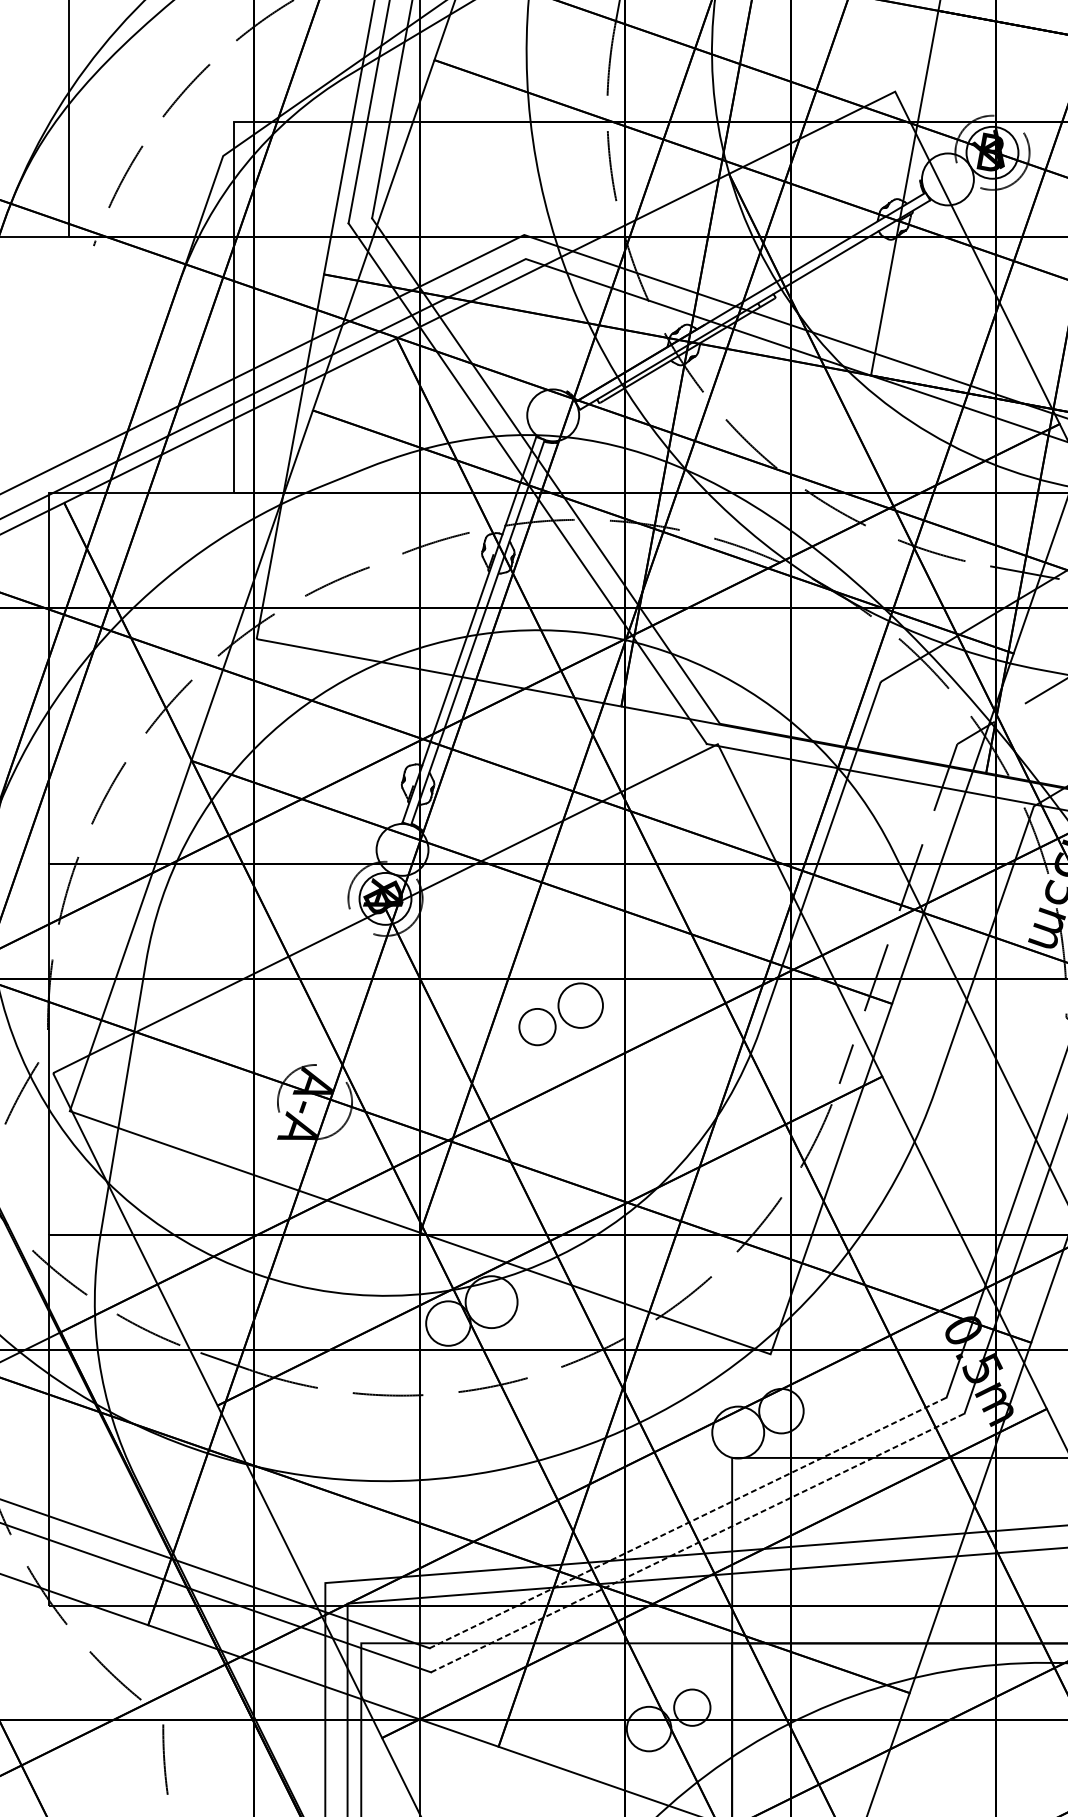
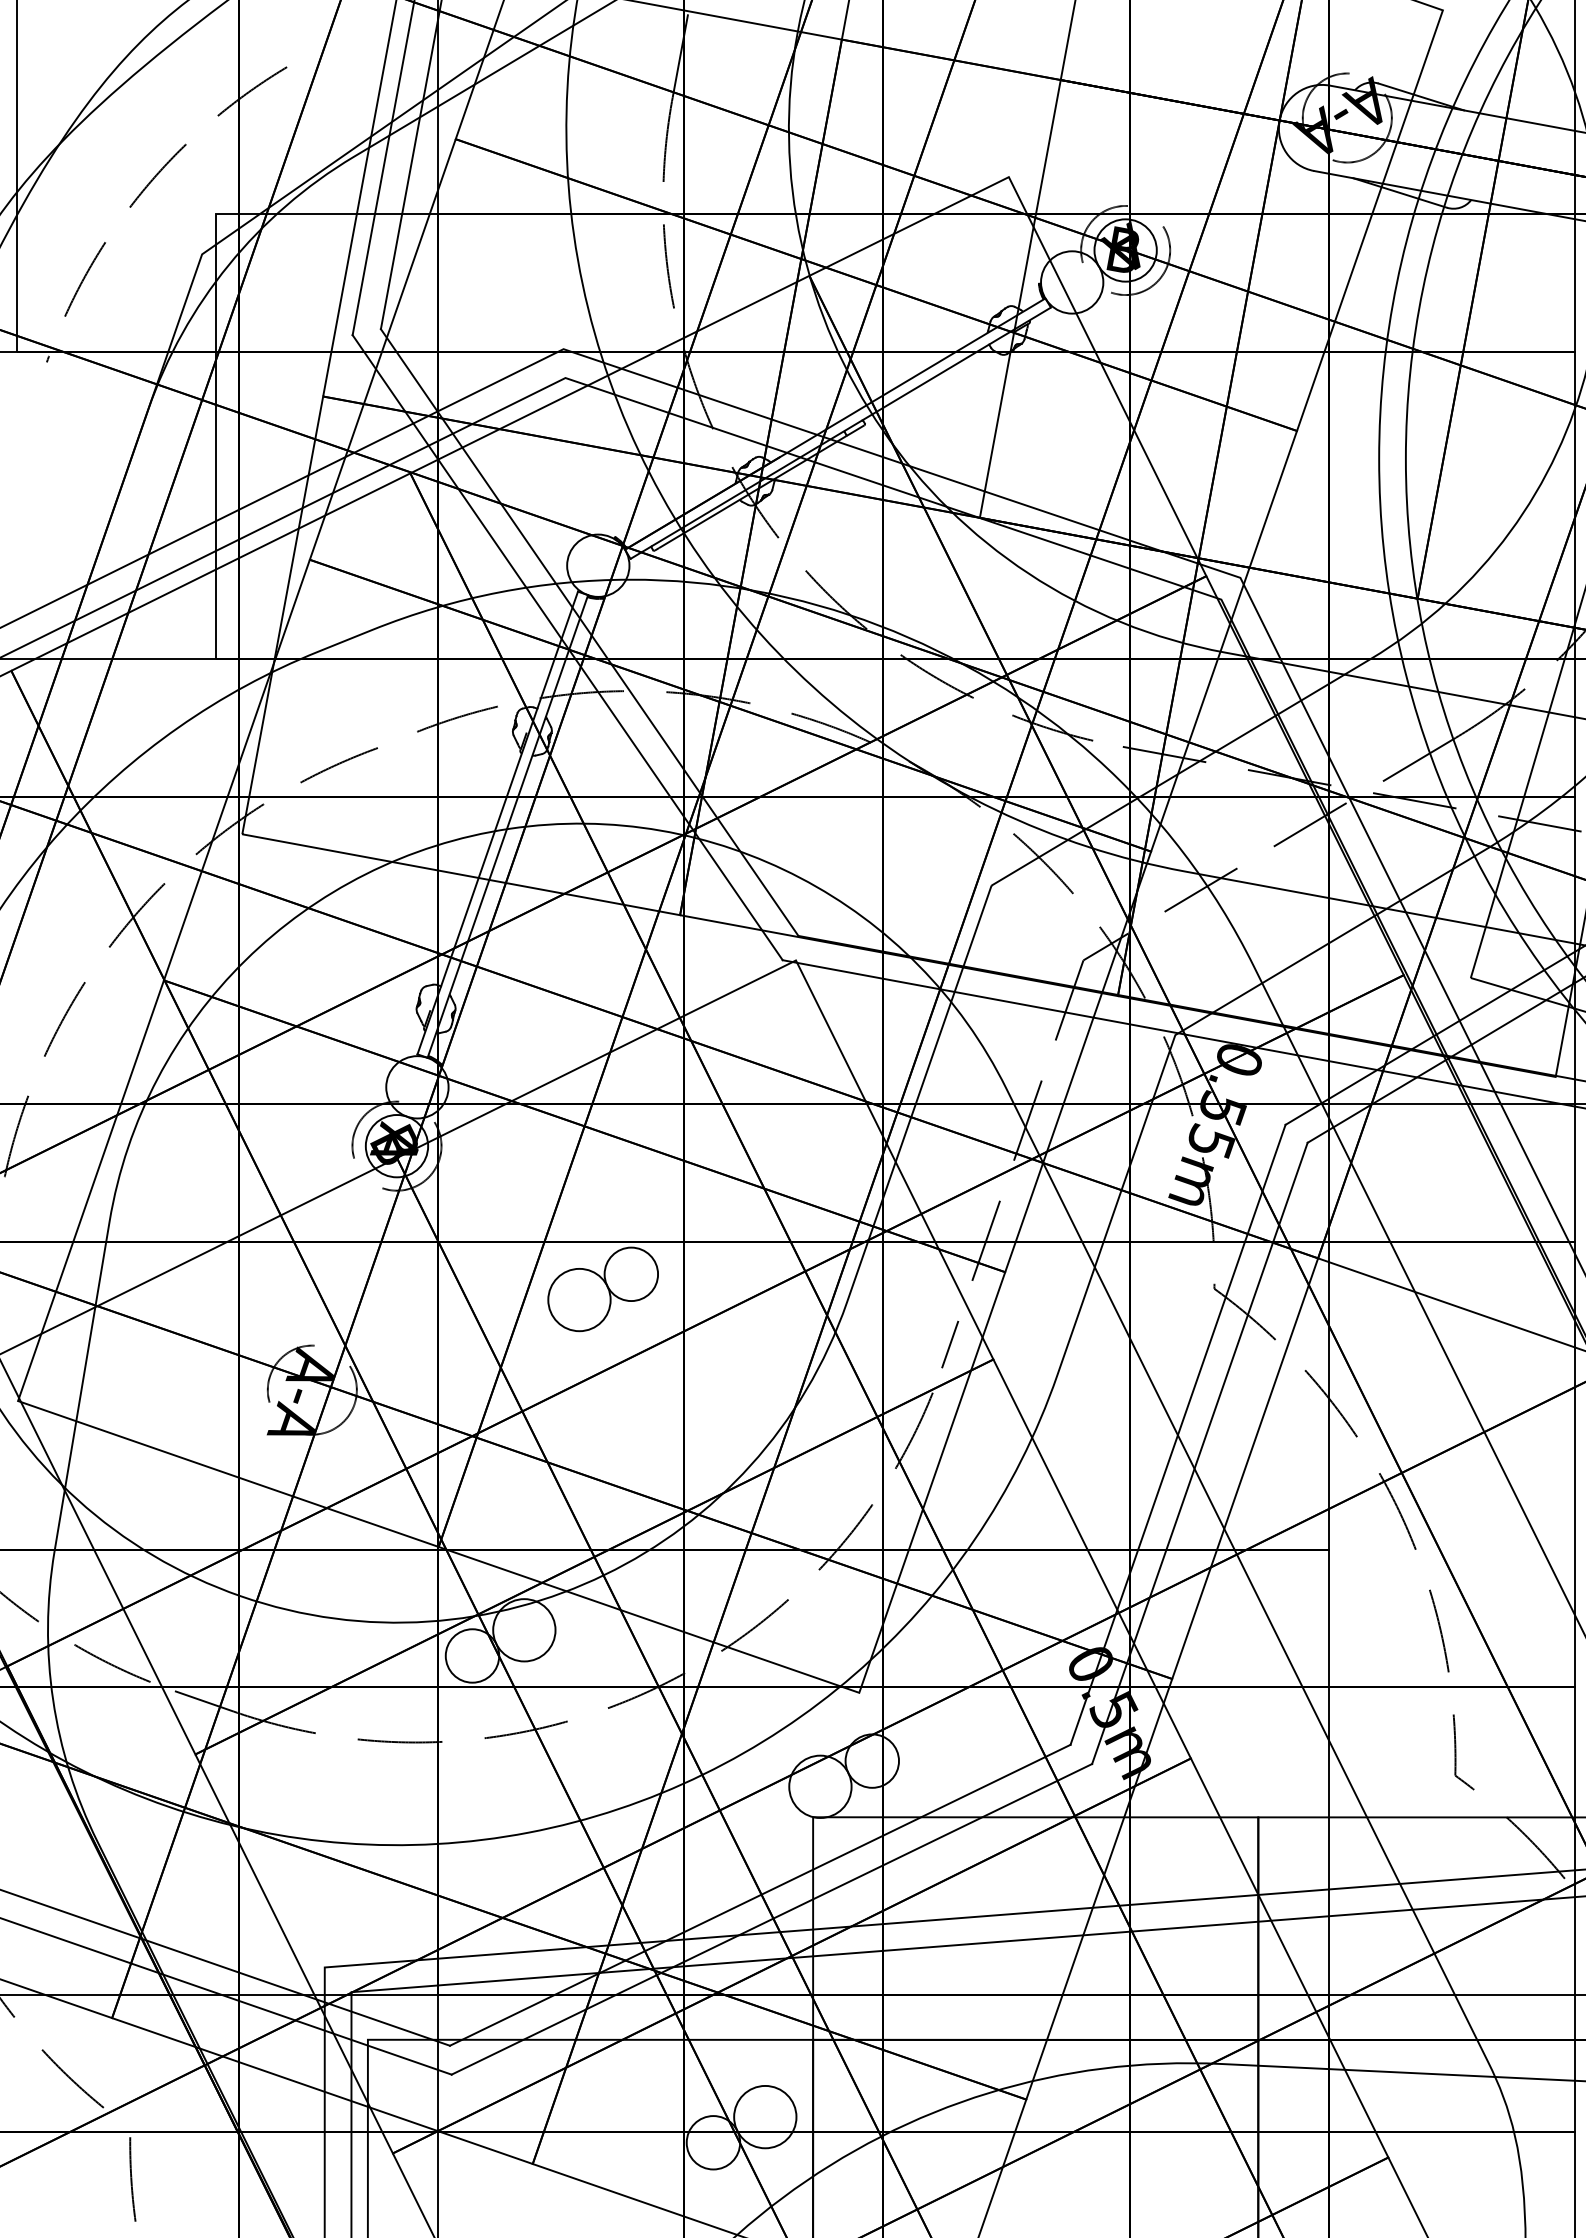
circle: (537, 1026) -> (579, 1299), size x1.43
line: (688, 1523) -> (760, 1895), dashed -> solid
line: (697, 1543) -> (771, 1919), dashed -> solid
circle: (692, 1707) -> (765, 2116), size x1.43

